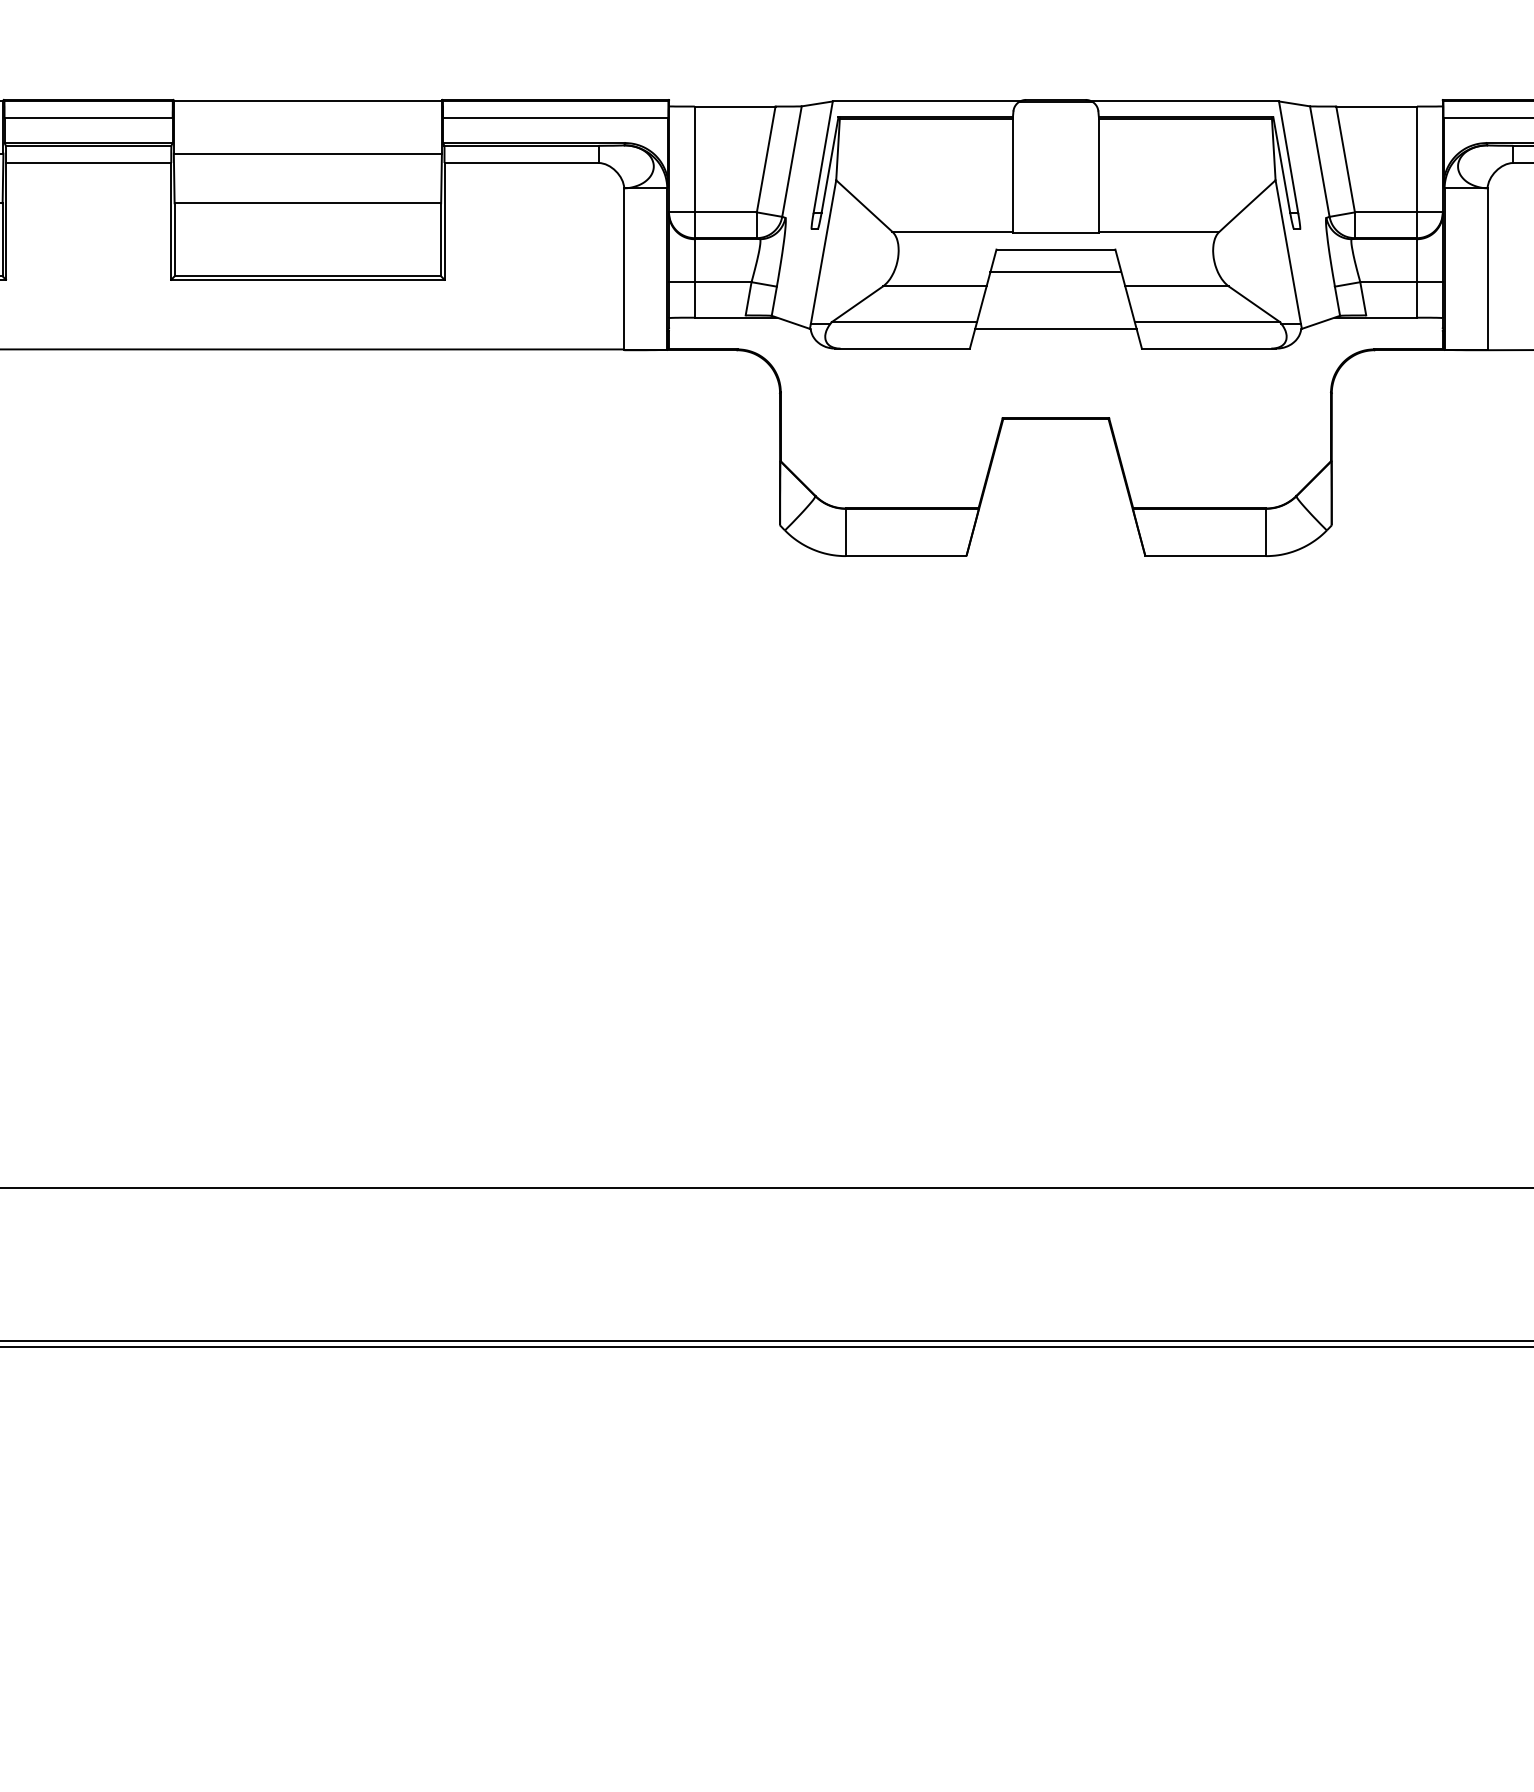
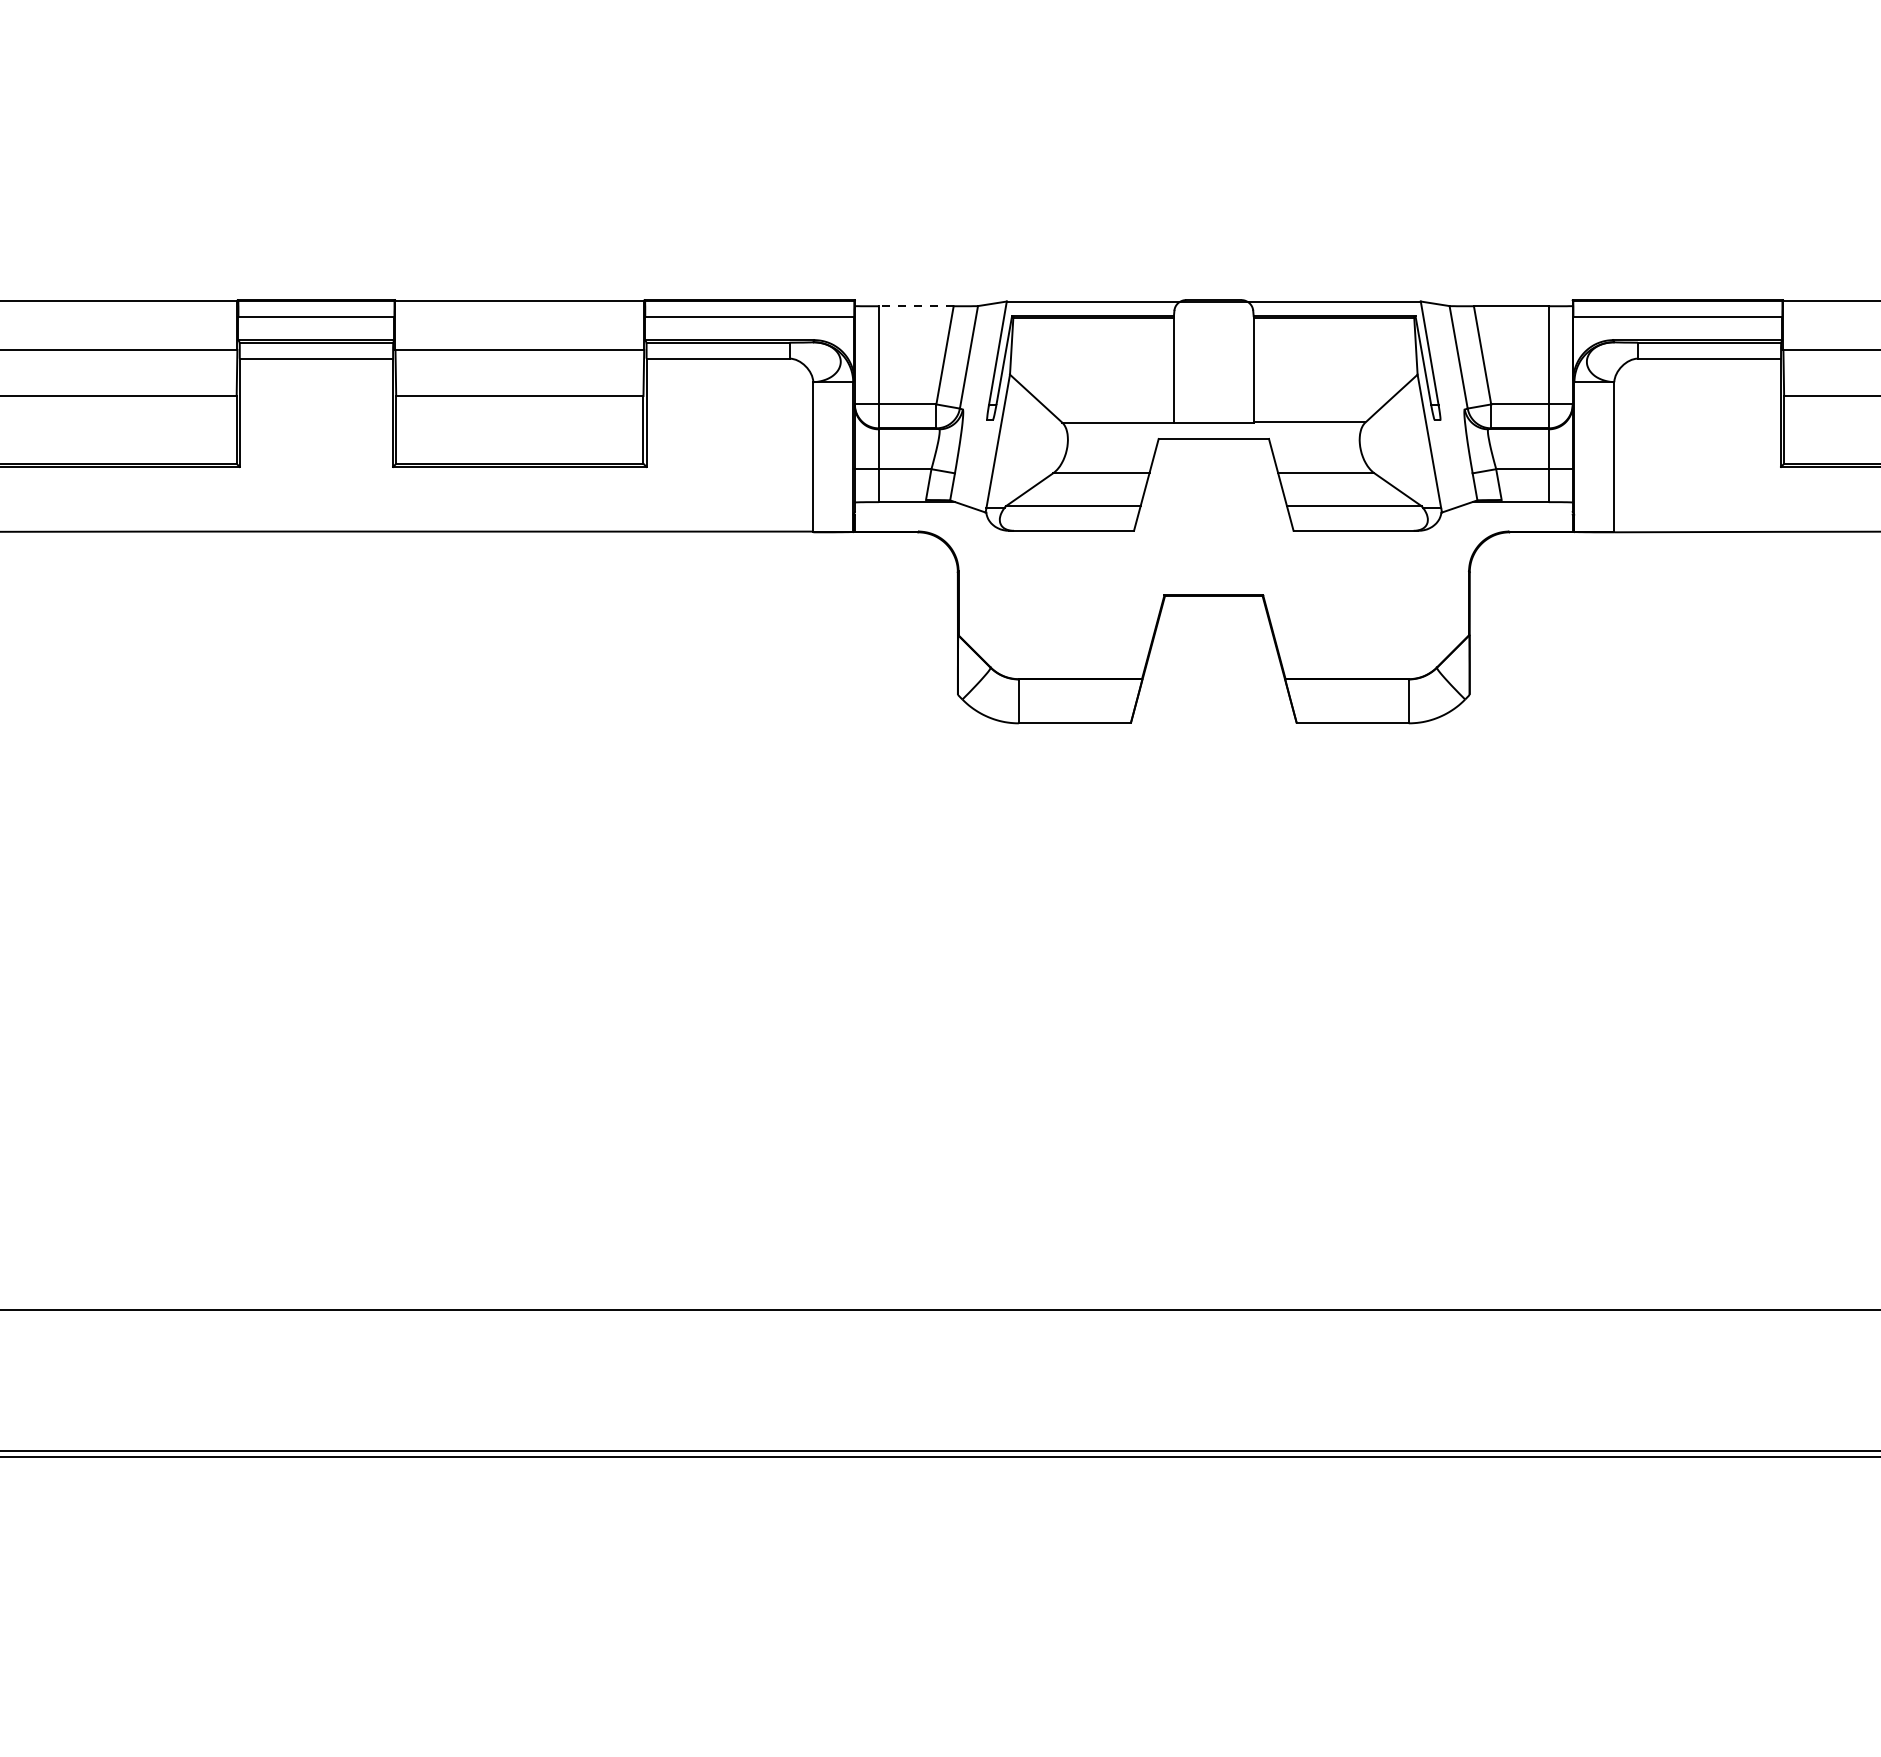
line: (734, 106) -> (915, 306), solid -> dashed
line: (1055, 271) -> (1213, 459), removed
line: (1055, 328) -> (1213, 512), removed

